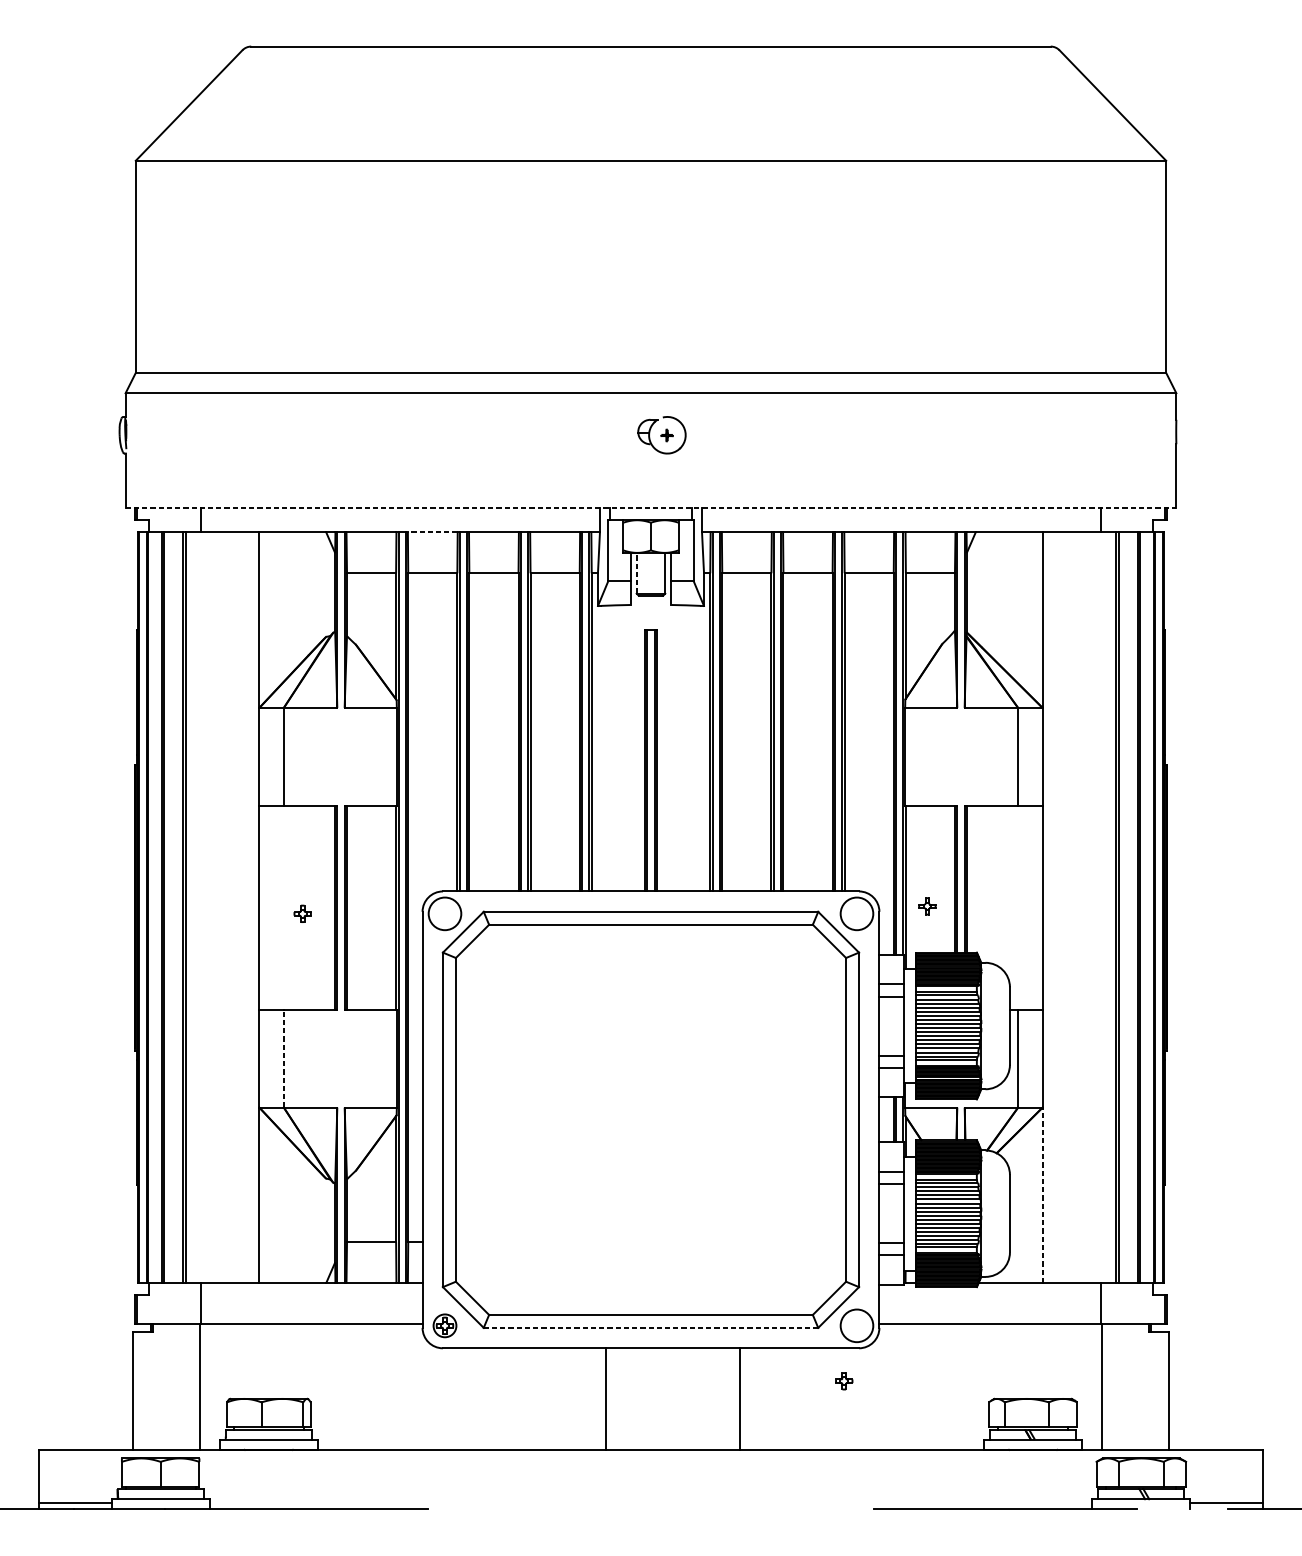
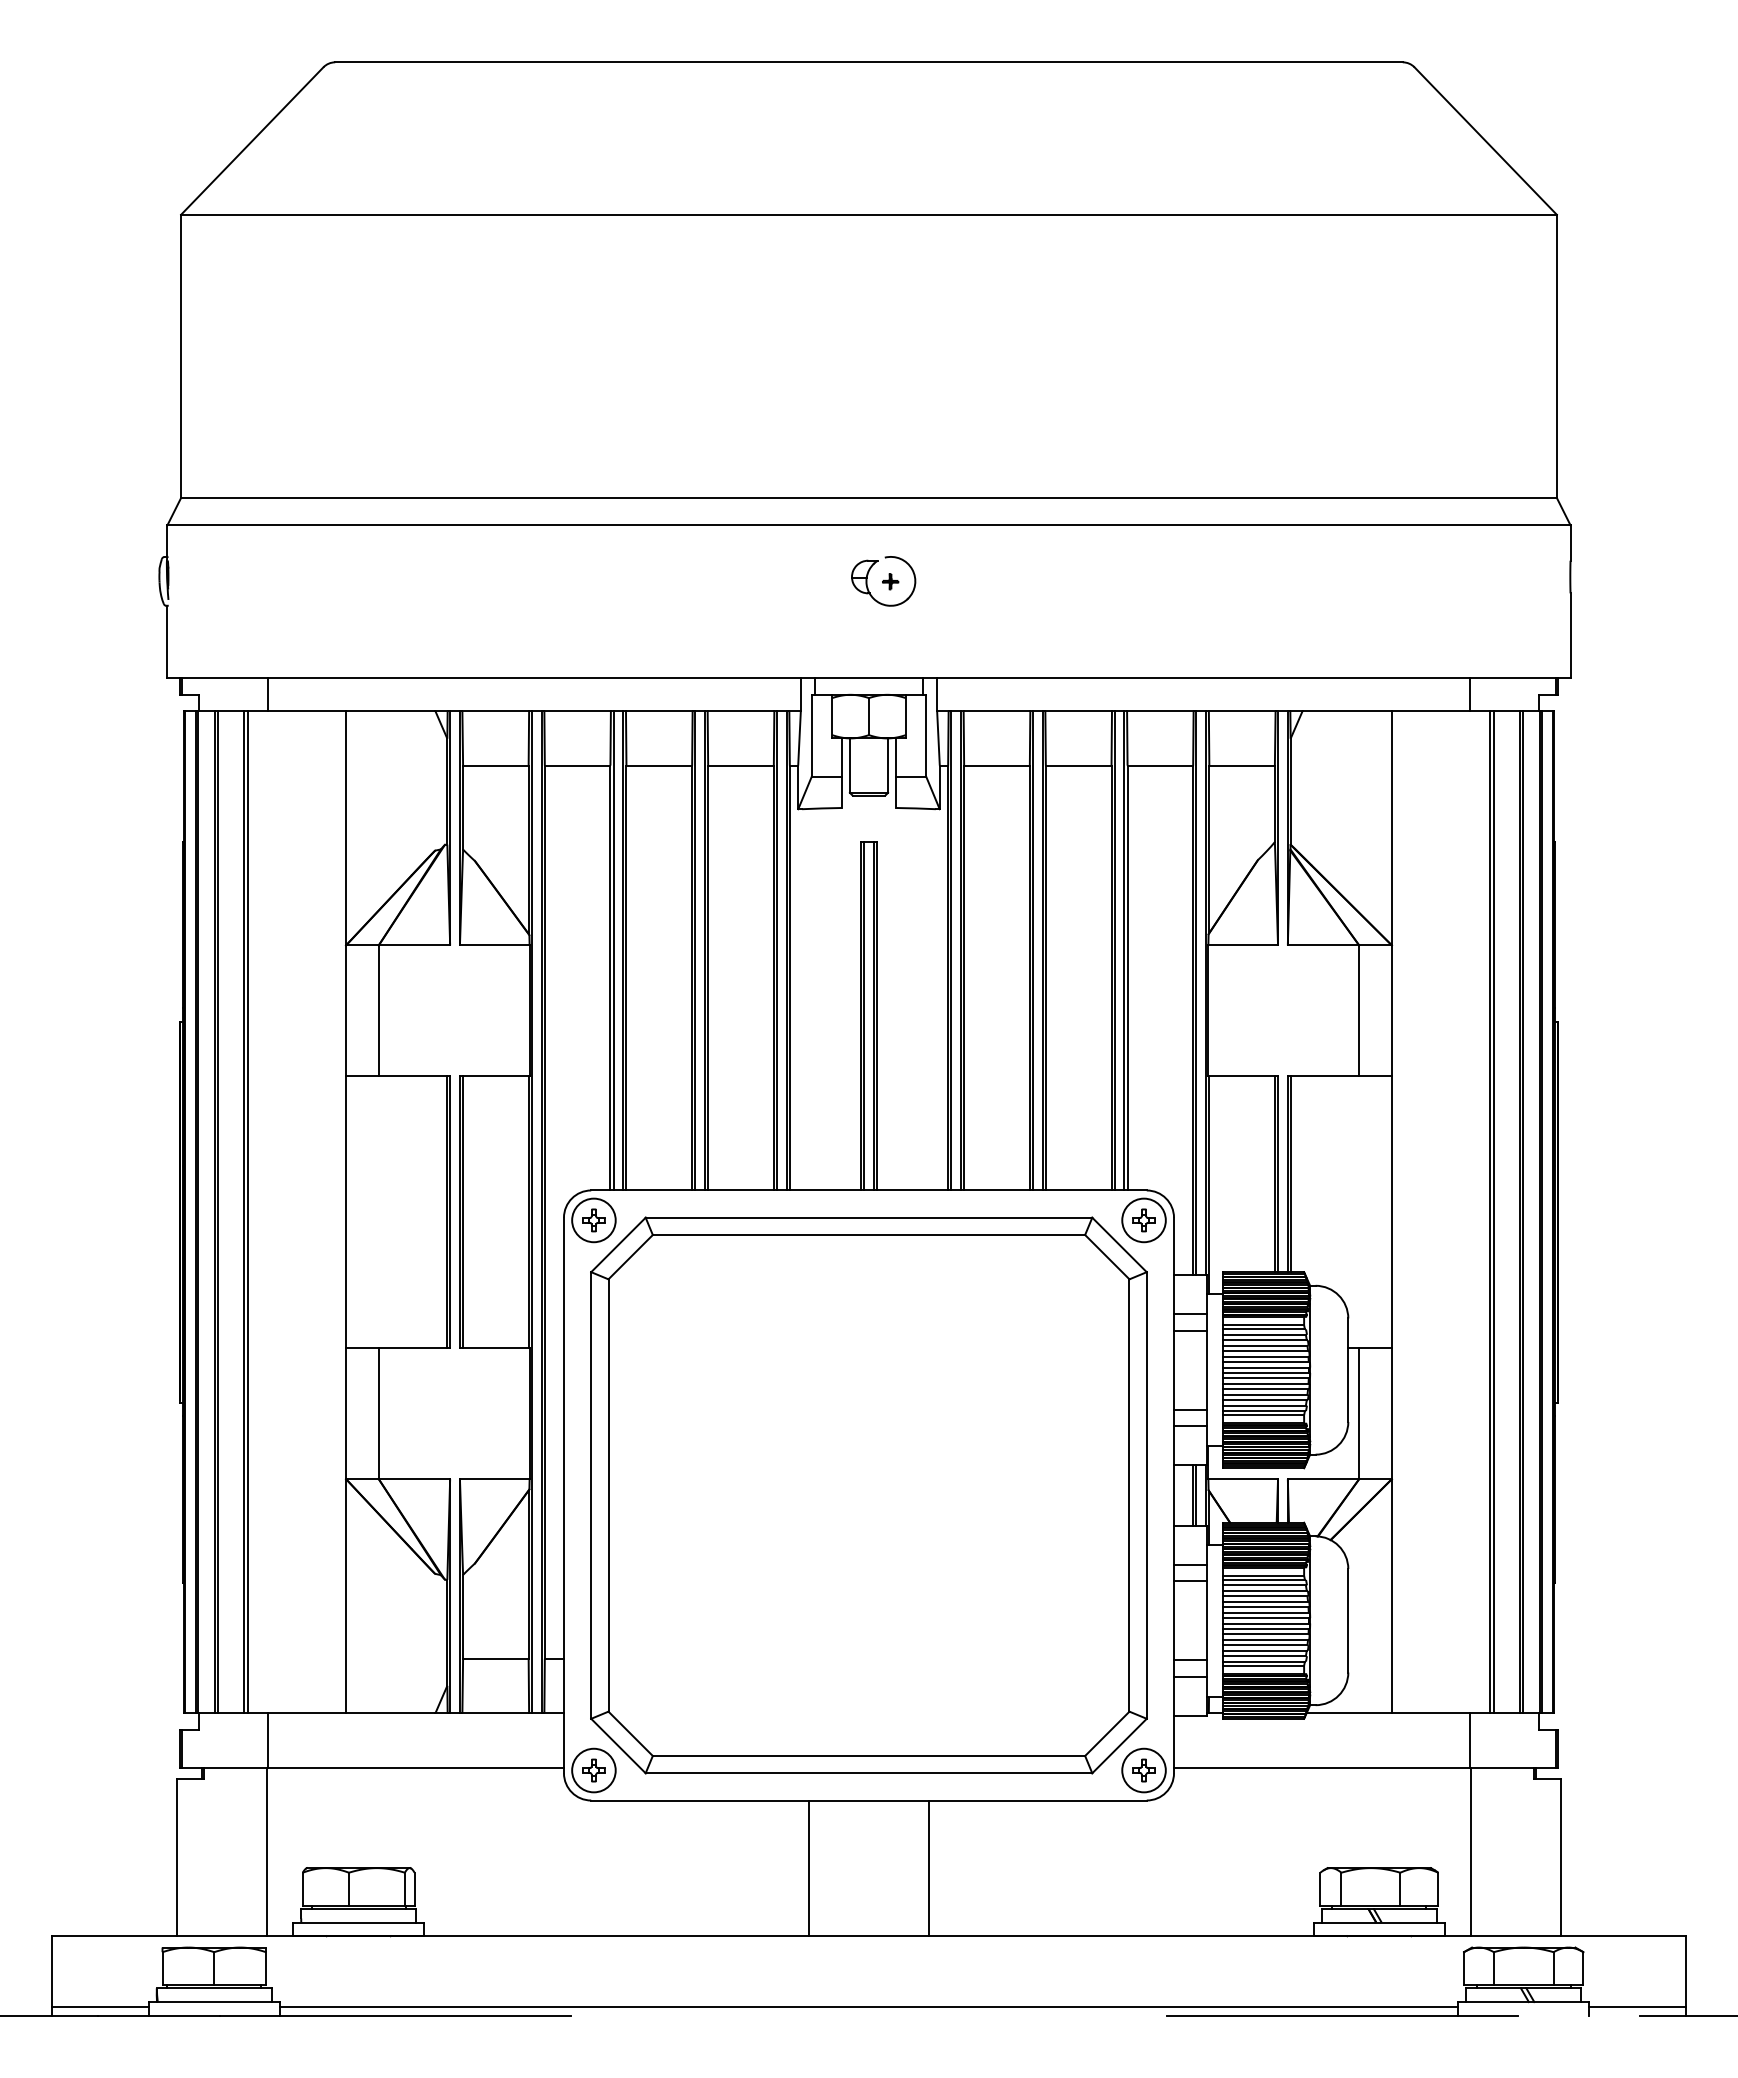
line: (651, 507) -> (869, 677), dashed -> solid
line: (432, 532) -> (577, 711), dashed -> solid
line: (636, 573) -> (849, 765), dashed -> solid
part: (926, 906) -> (1143, 1220), moved
part: (302, 913) -> (593, 1220), moved
line: (283, 1058) -> (378, 1413), dashed -> solid
line: (1042, 1194) -> (1391, 1595), dashed -> solid
circle: (444, 1325) -> (593, 1770), size x1.43
line: (651, 1328) -> (869, 1773), dashed -> solid
part: (843, 1381) -> (1143, 1770), moved
line: (739, 1399) -> (928, 1868), moved
line: (650, 1503) -> (868, 2007), added

